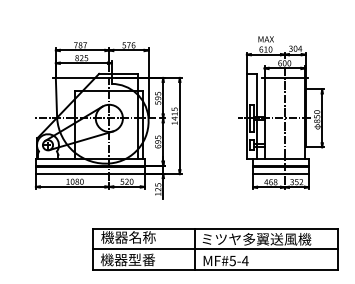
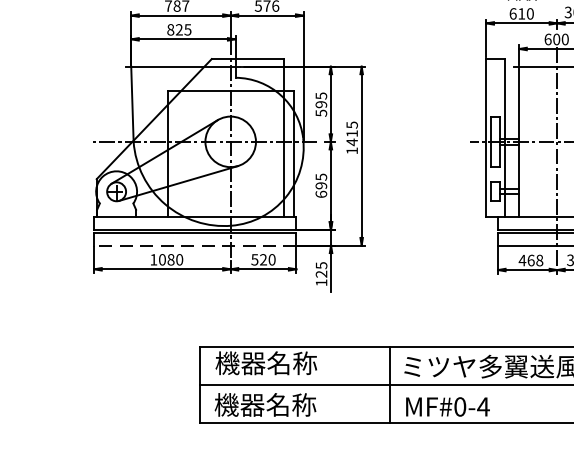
line: (89, 174) -> (193, 246), solid -> dashed
text: (141, 259) -> (290, 404), 機器型番 -> 機器名称
text: (232, 260) -> (459, 406), MF#5-4 -> MF#0-4

